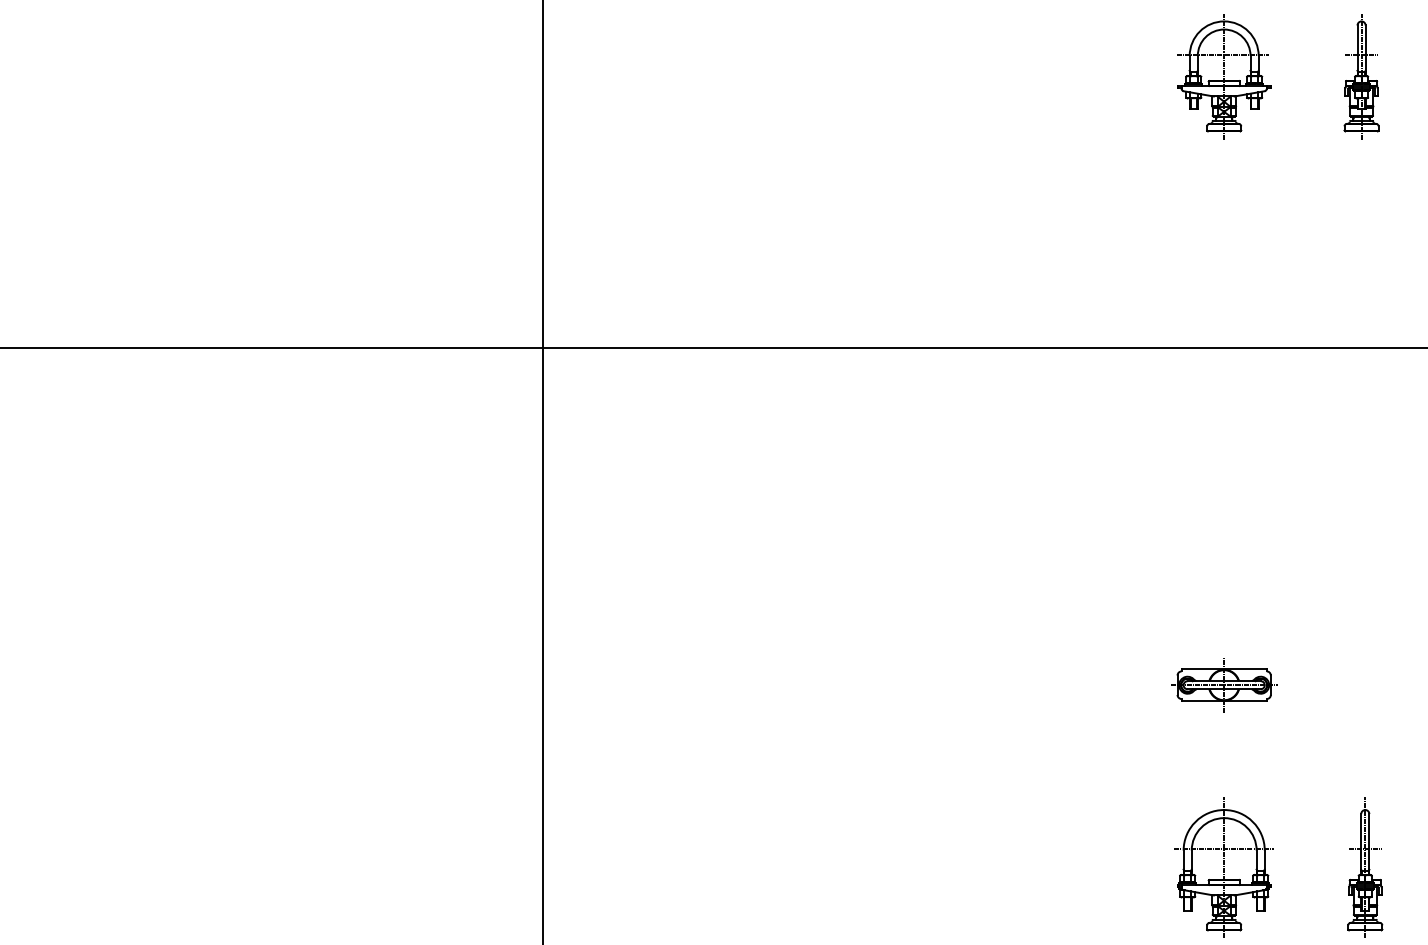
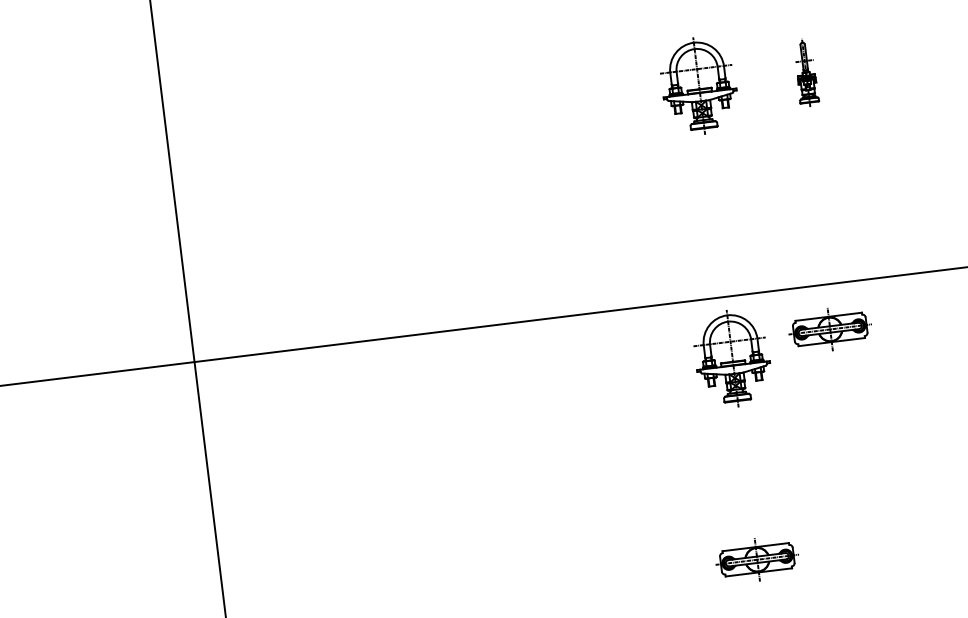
part: (1361, 76) -> (806, 72), size x0.7
part: (1352, 405) -> (830, 329), added
part: (1224, 426) -> (732, 358), added

